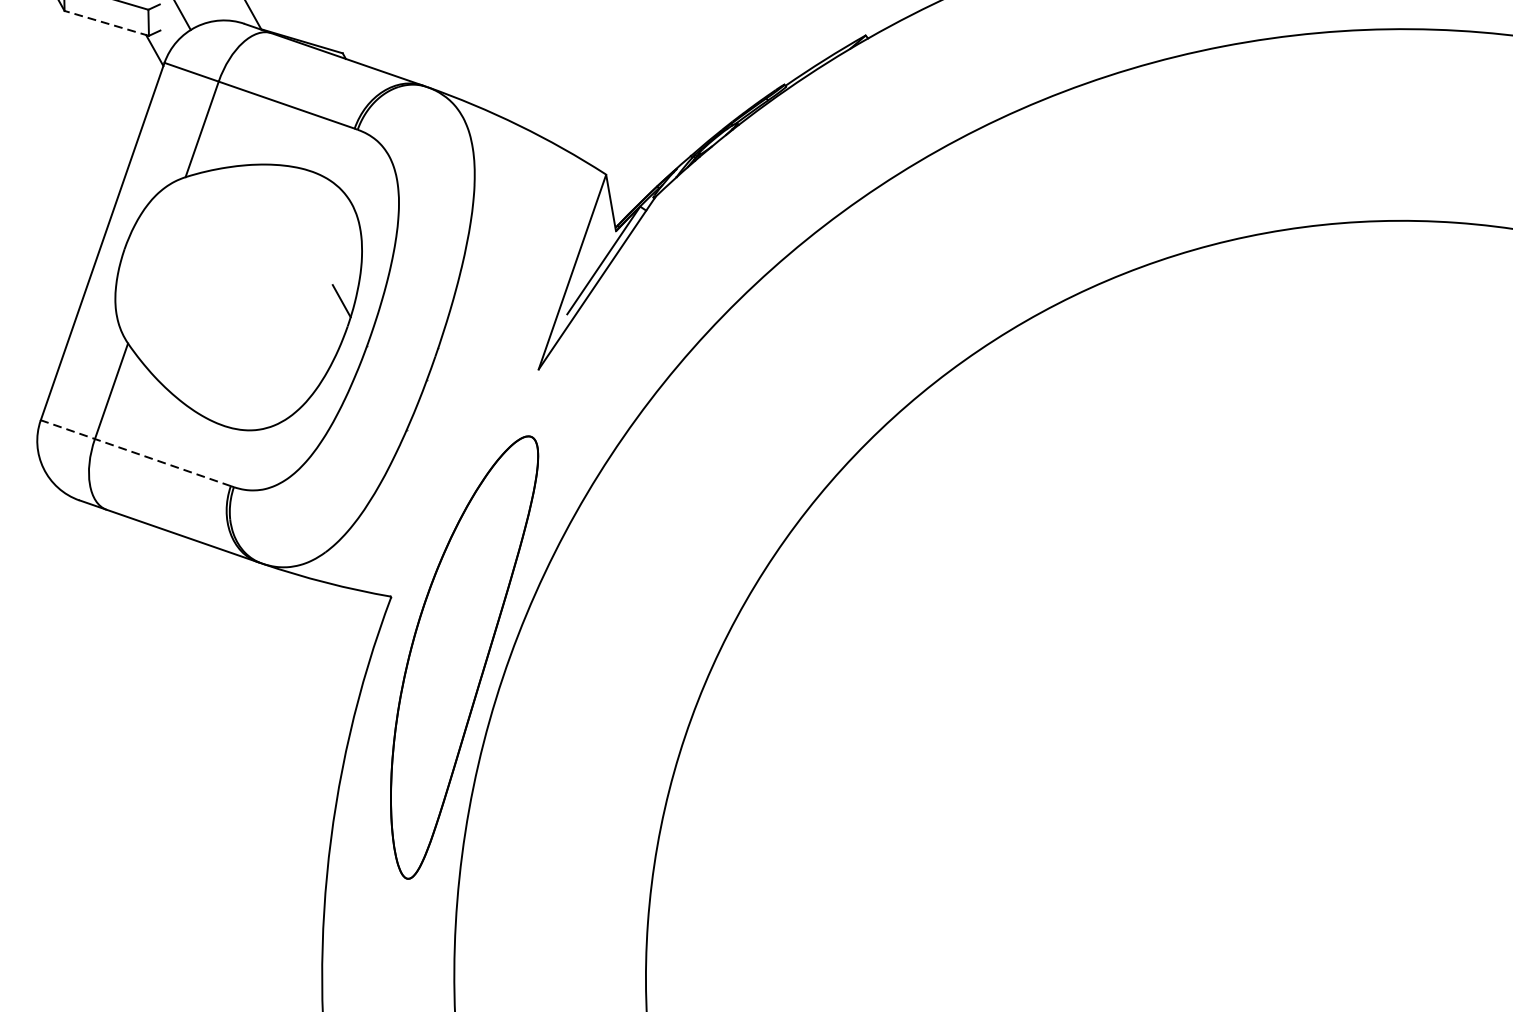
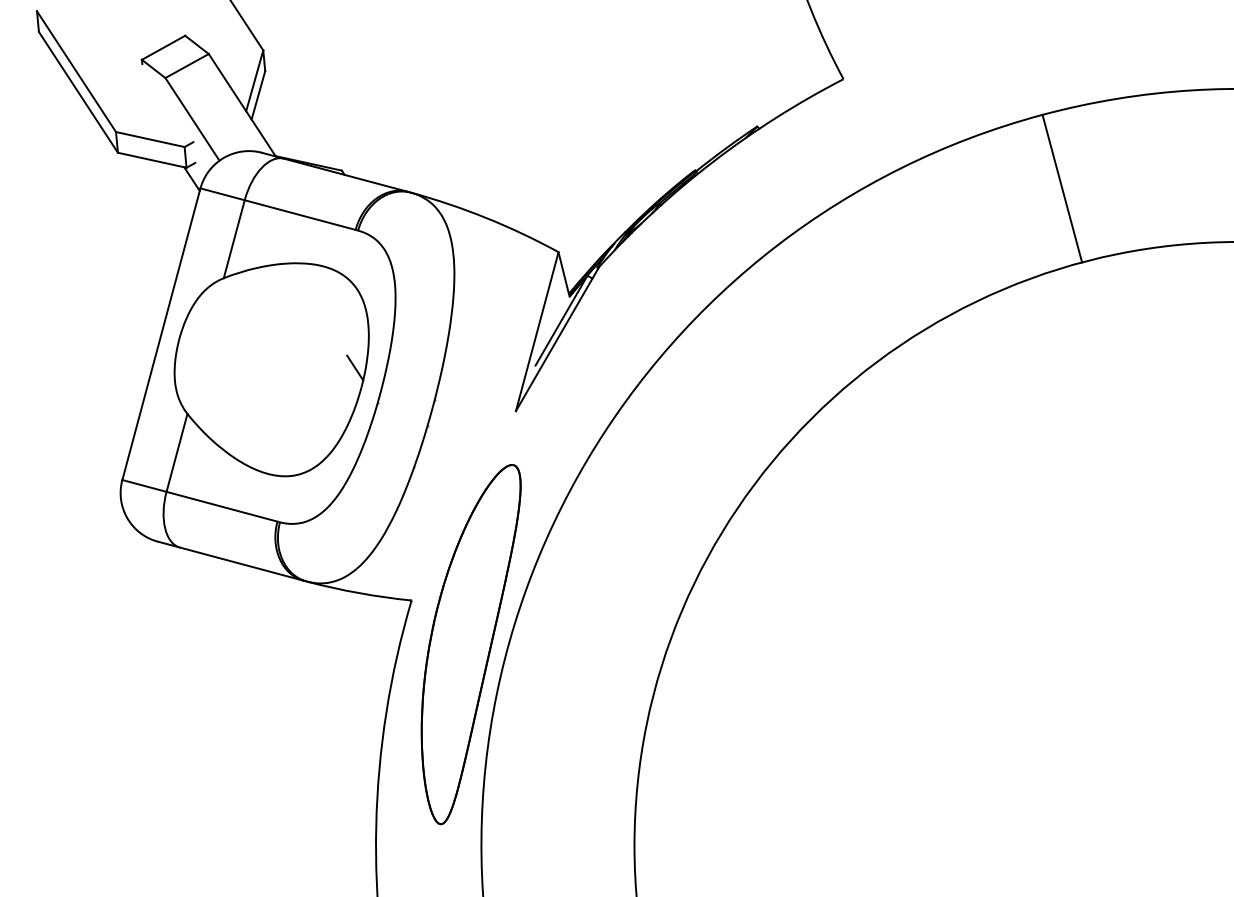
line: (105, 23) -> (151, 160), dashed -> solid
line: (1241, 140) -> (1062, 188), added
line: (135, 452) -> (199, 500), dashed -> solid

